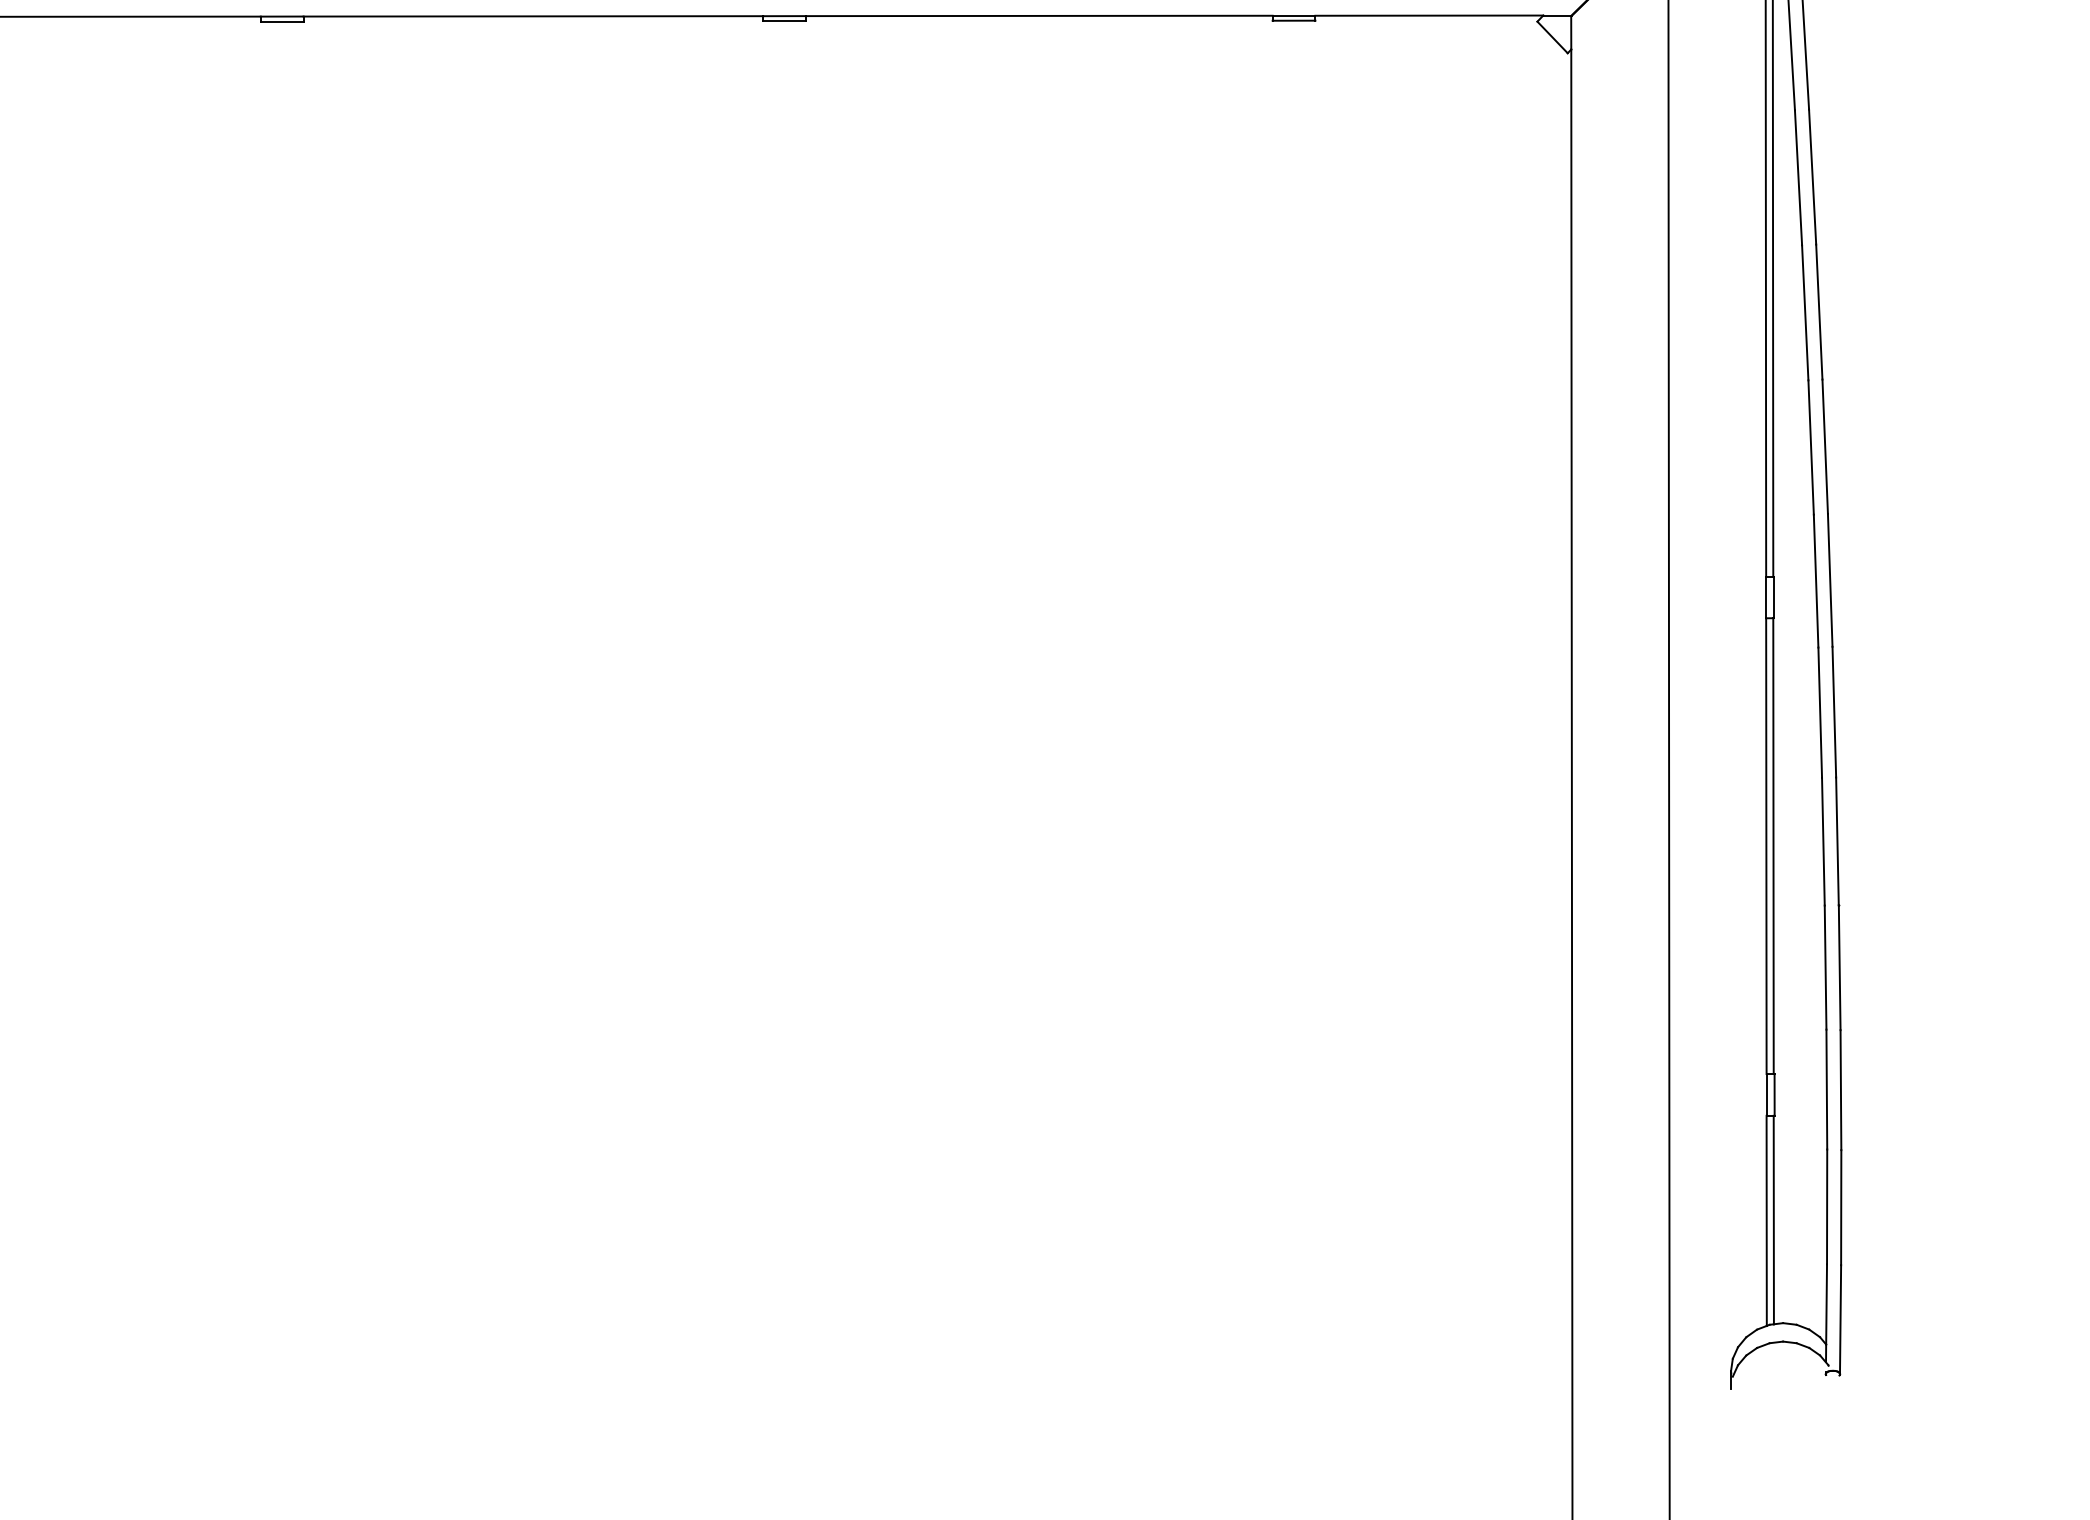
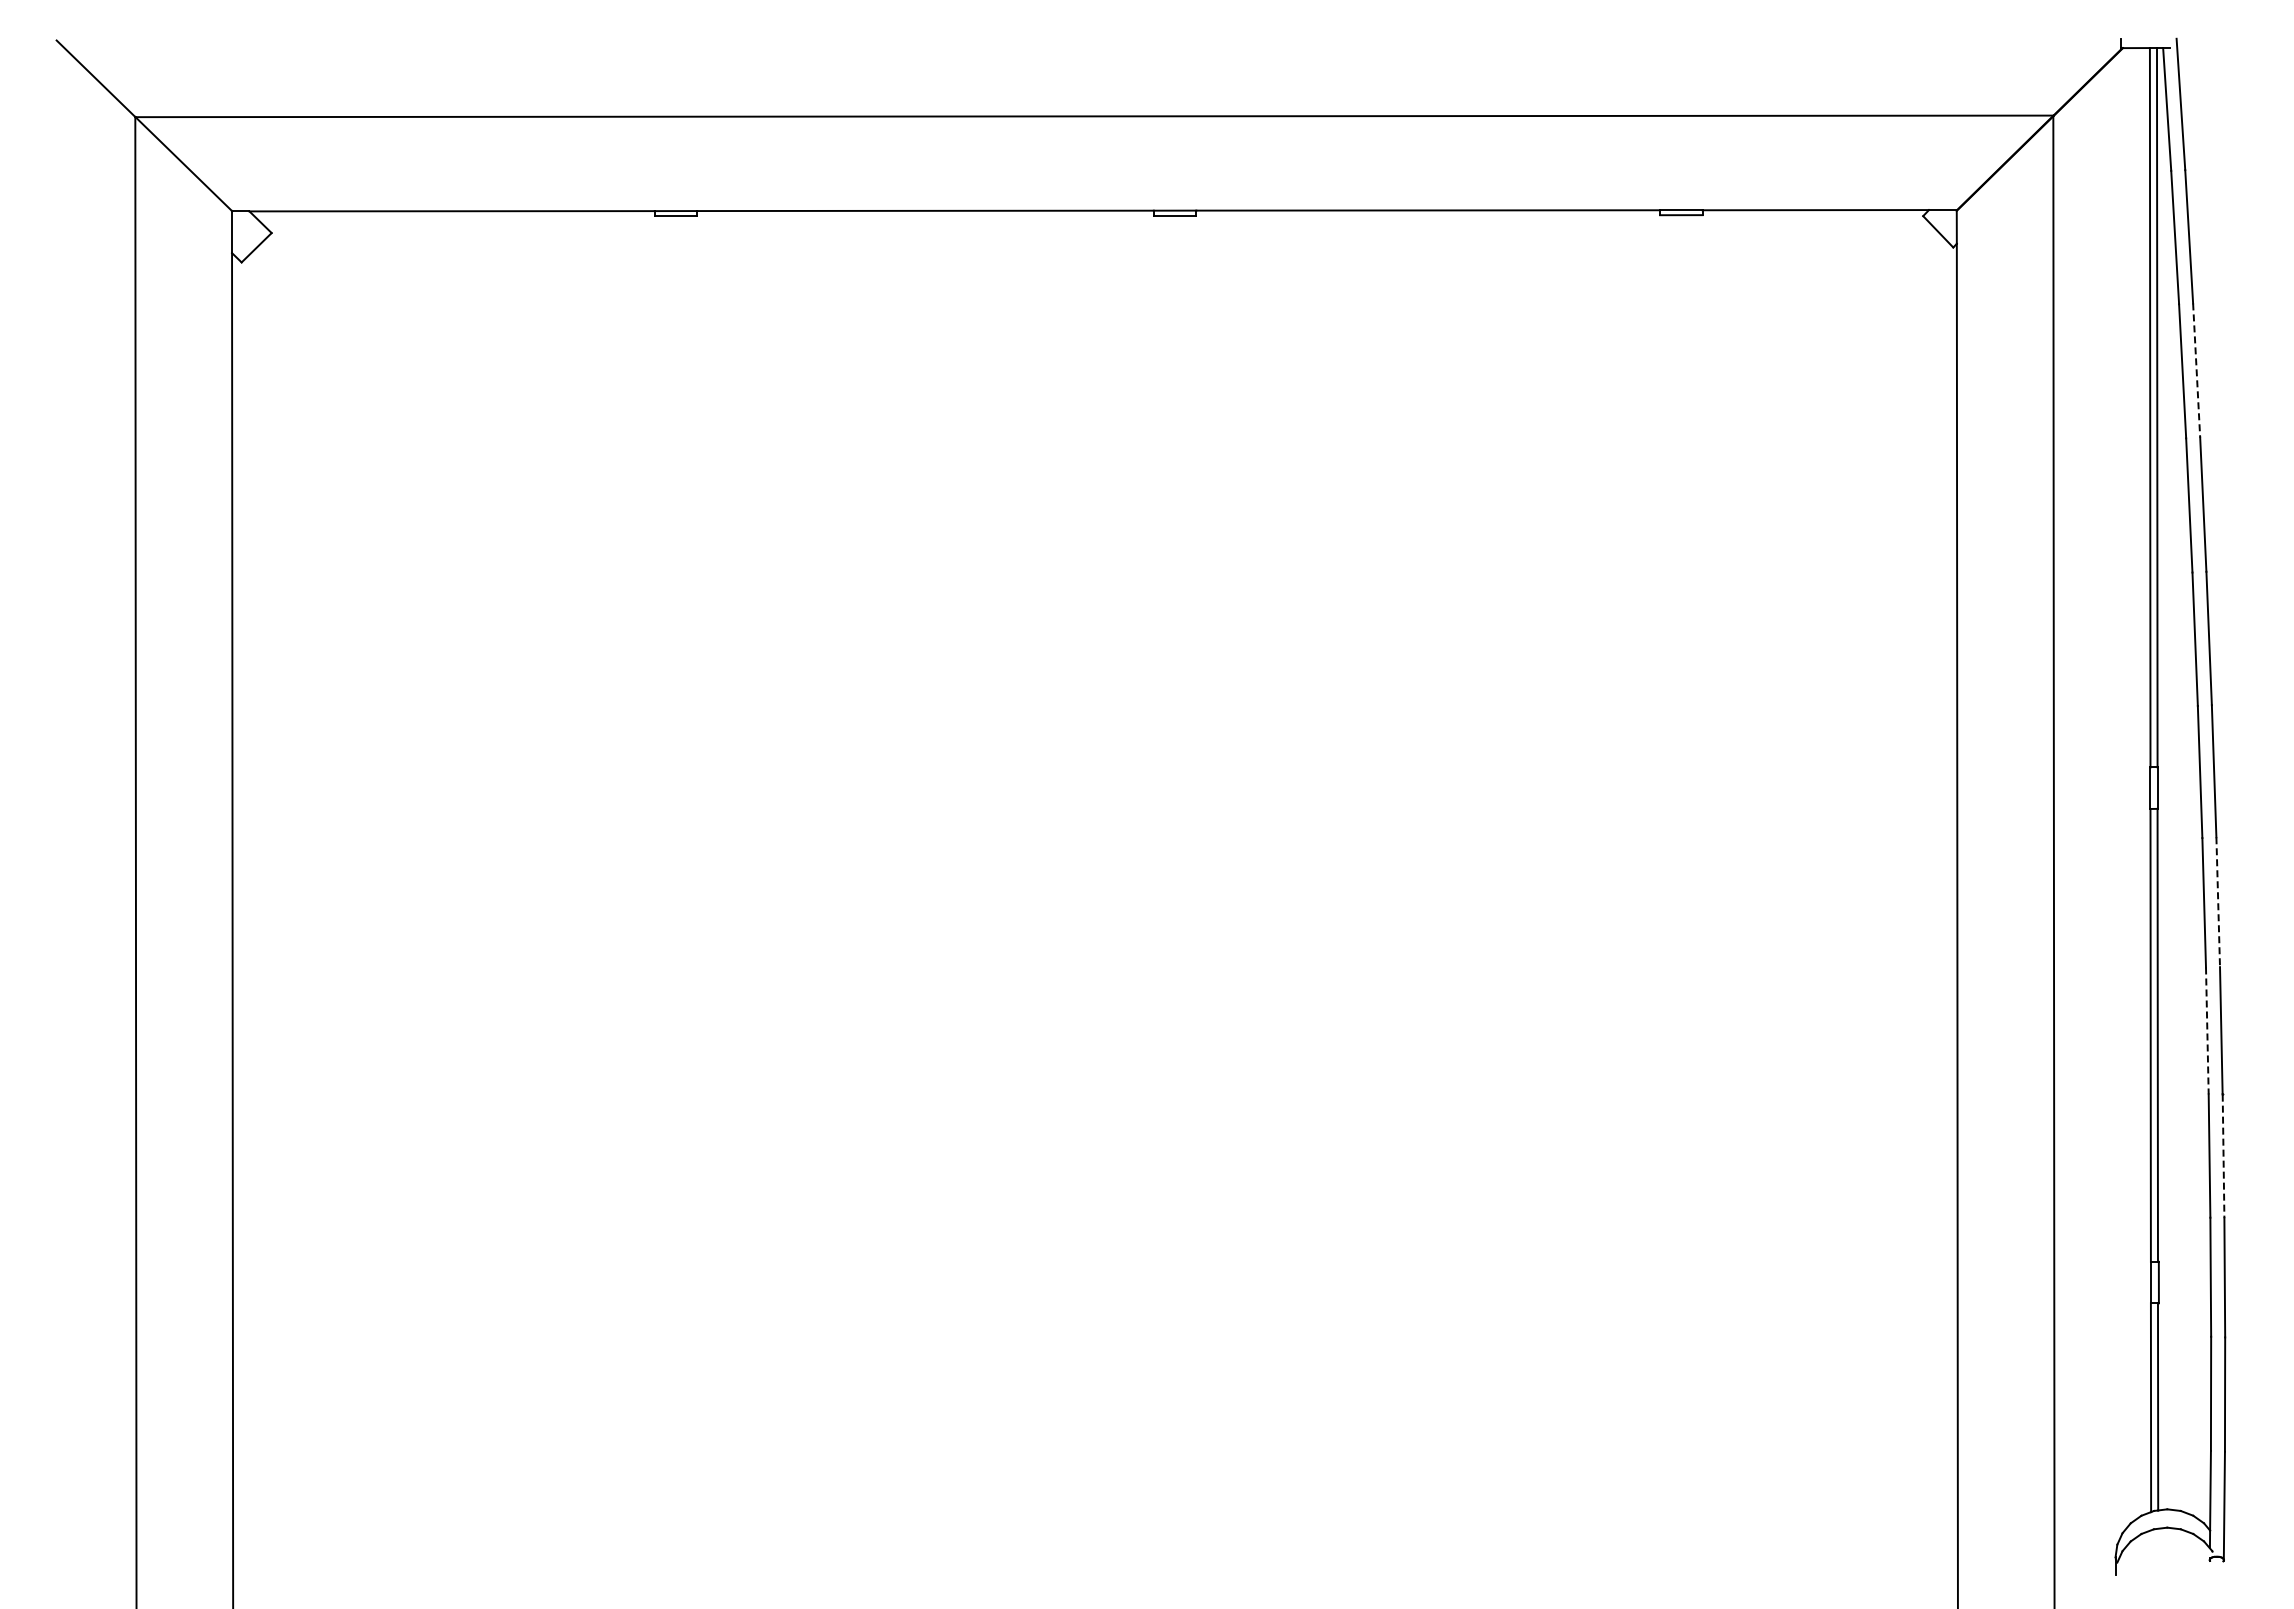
line: (1812, 178) -> (2196, 371), solid -> dashed
line: (1834, 712) -> (2218, 902), solid -> dashed
line: (1823, 842) -> (2207, 1031), solid -> dashed
line: (1839, 968) -> (2223, 1156), solid -> dashed

